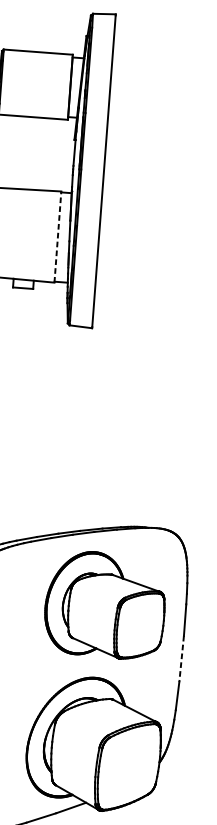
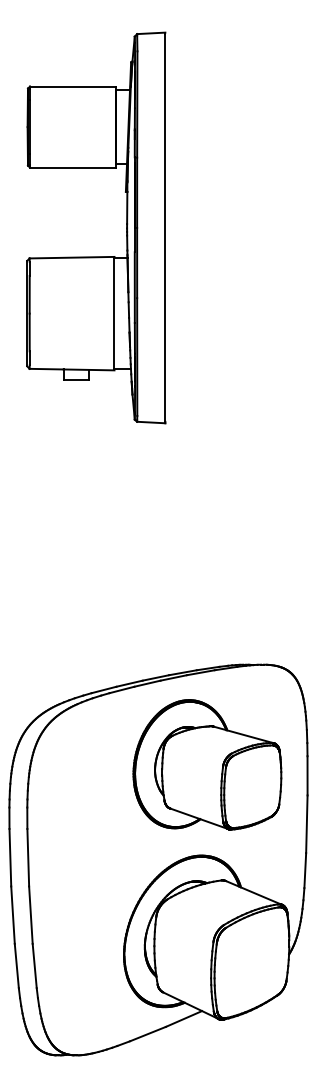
line: (57, 236) -> (114, 313), dashed -> solid
line: (181, 659) -> (306, 824), dashed -> solid

